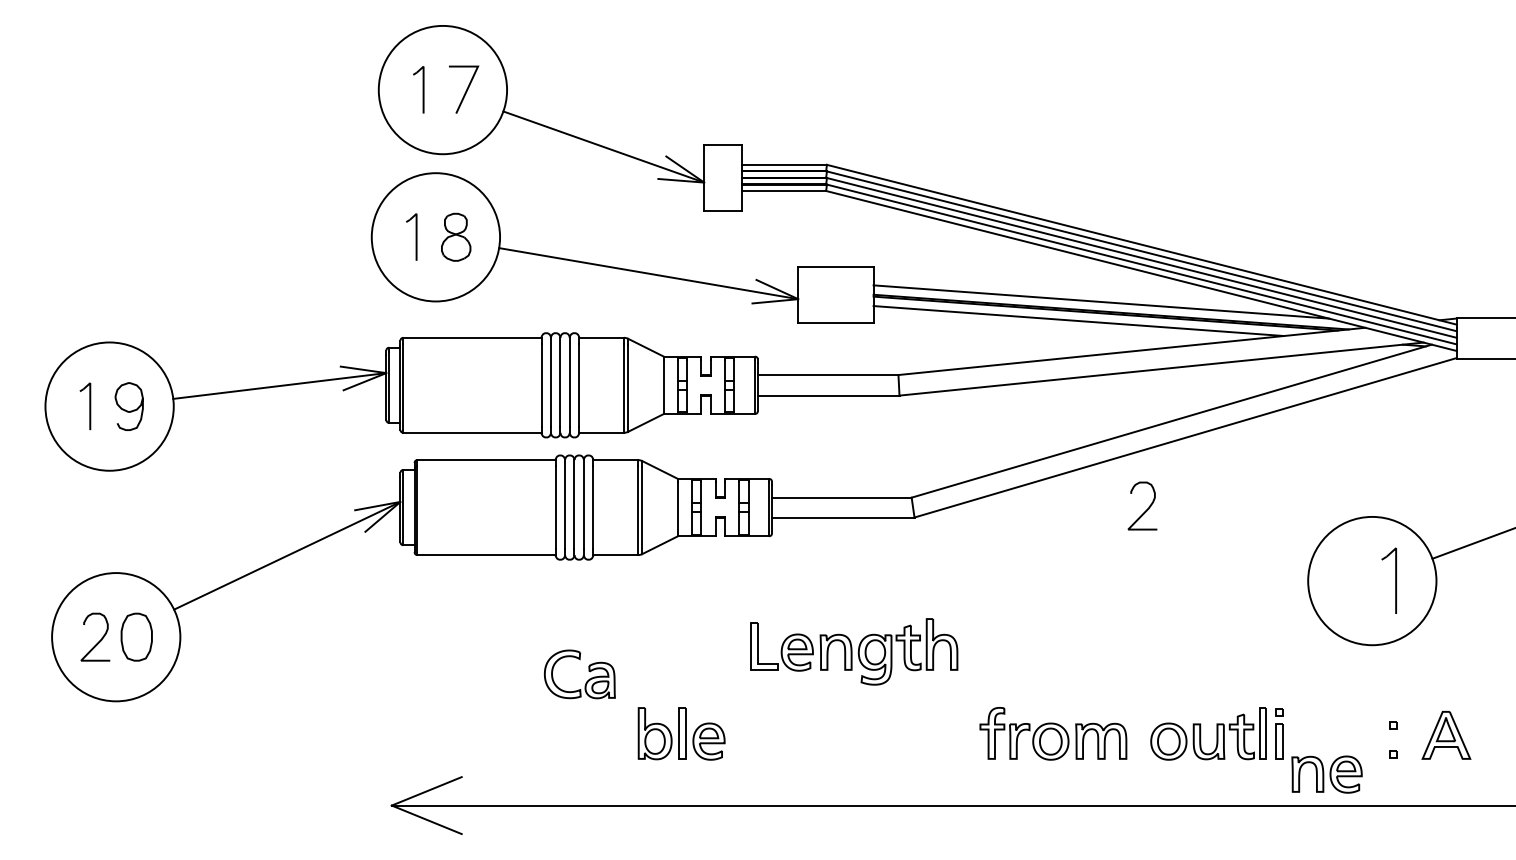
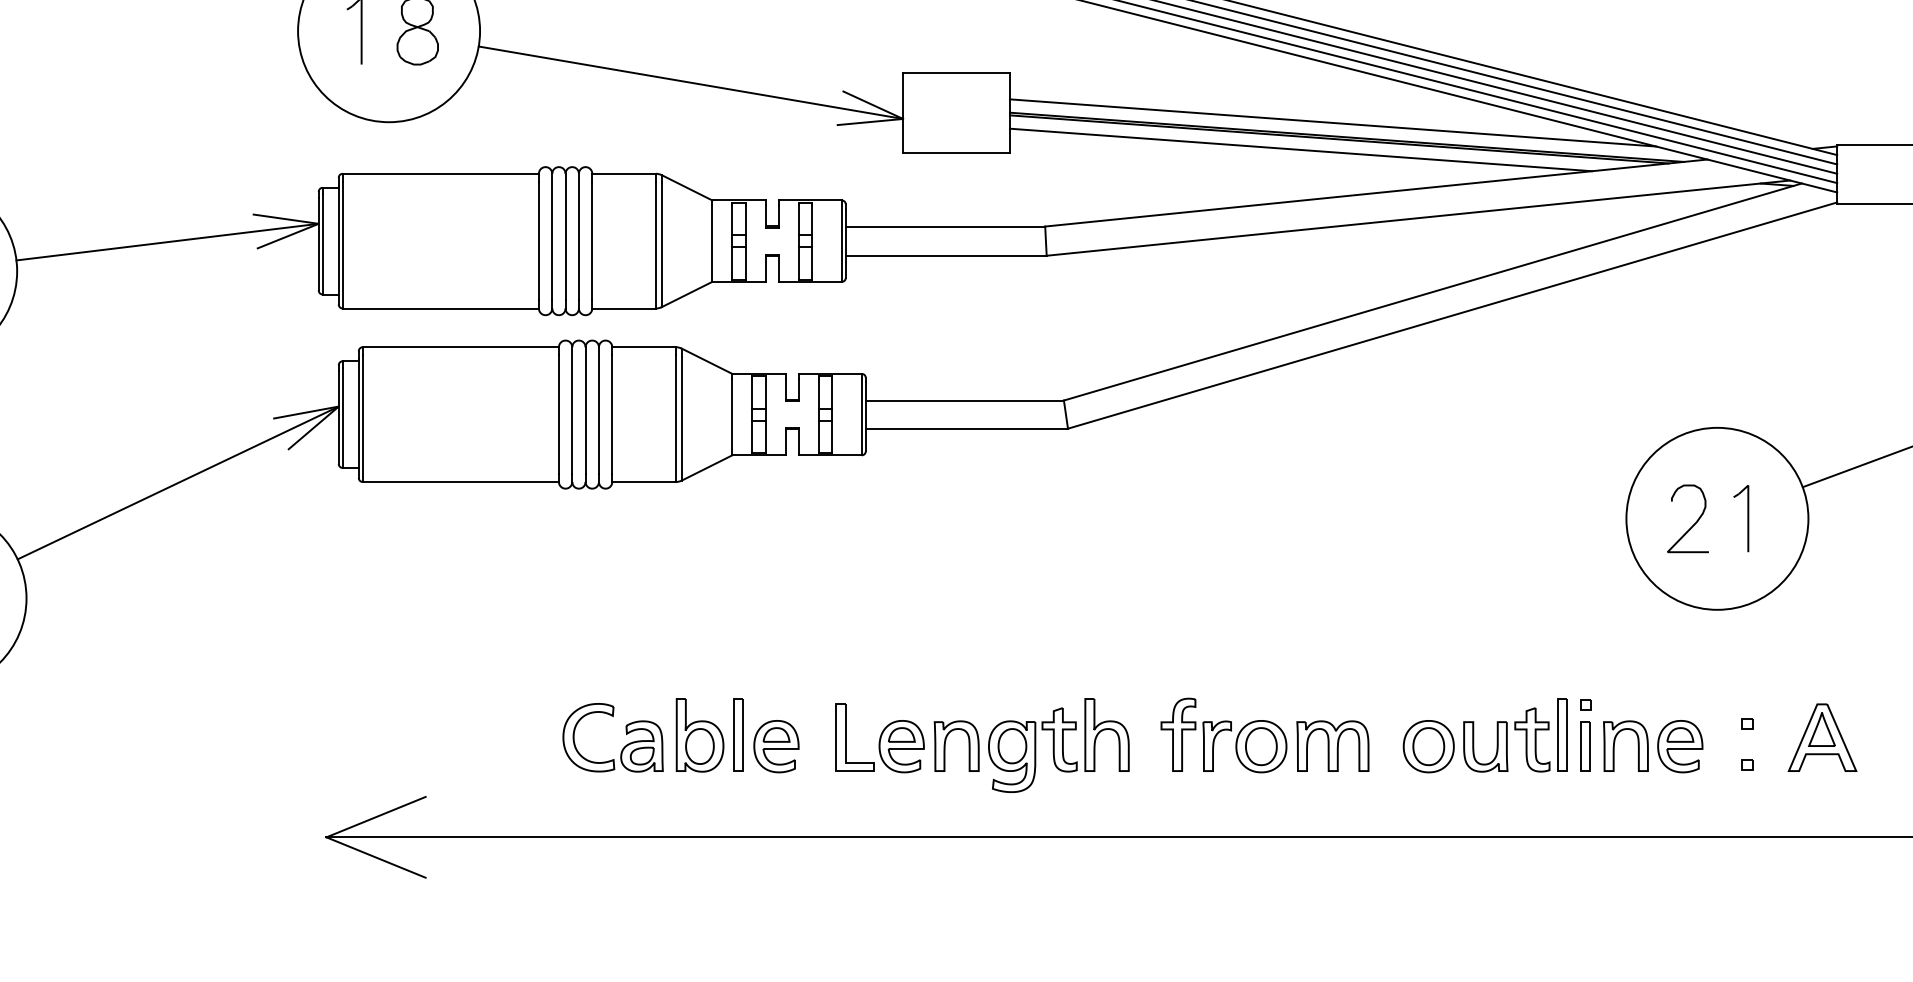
curve: (1146, 509) -> (1693, 523), moved
part: (1388, 580) -> (1740, 518), size x0.71
part: (854, 651) -> (982, 745), moved
part: (588, 671) -> (625, 733), moved
part: (1326, 774) -> (1652, 746), moved

